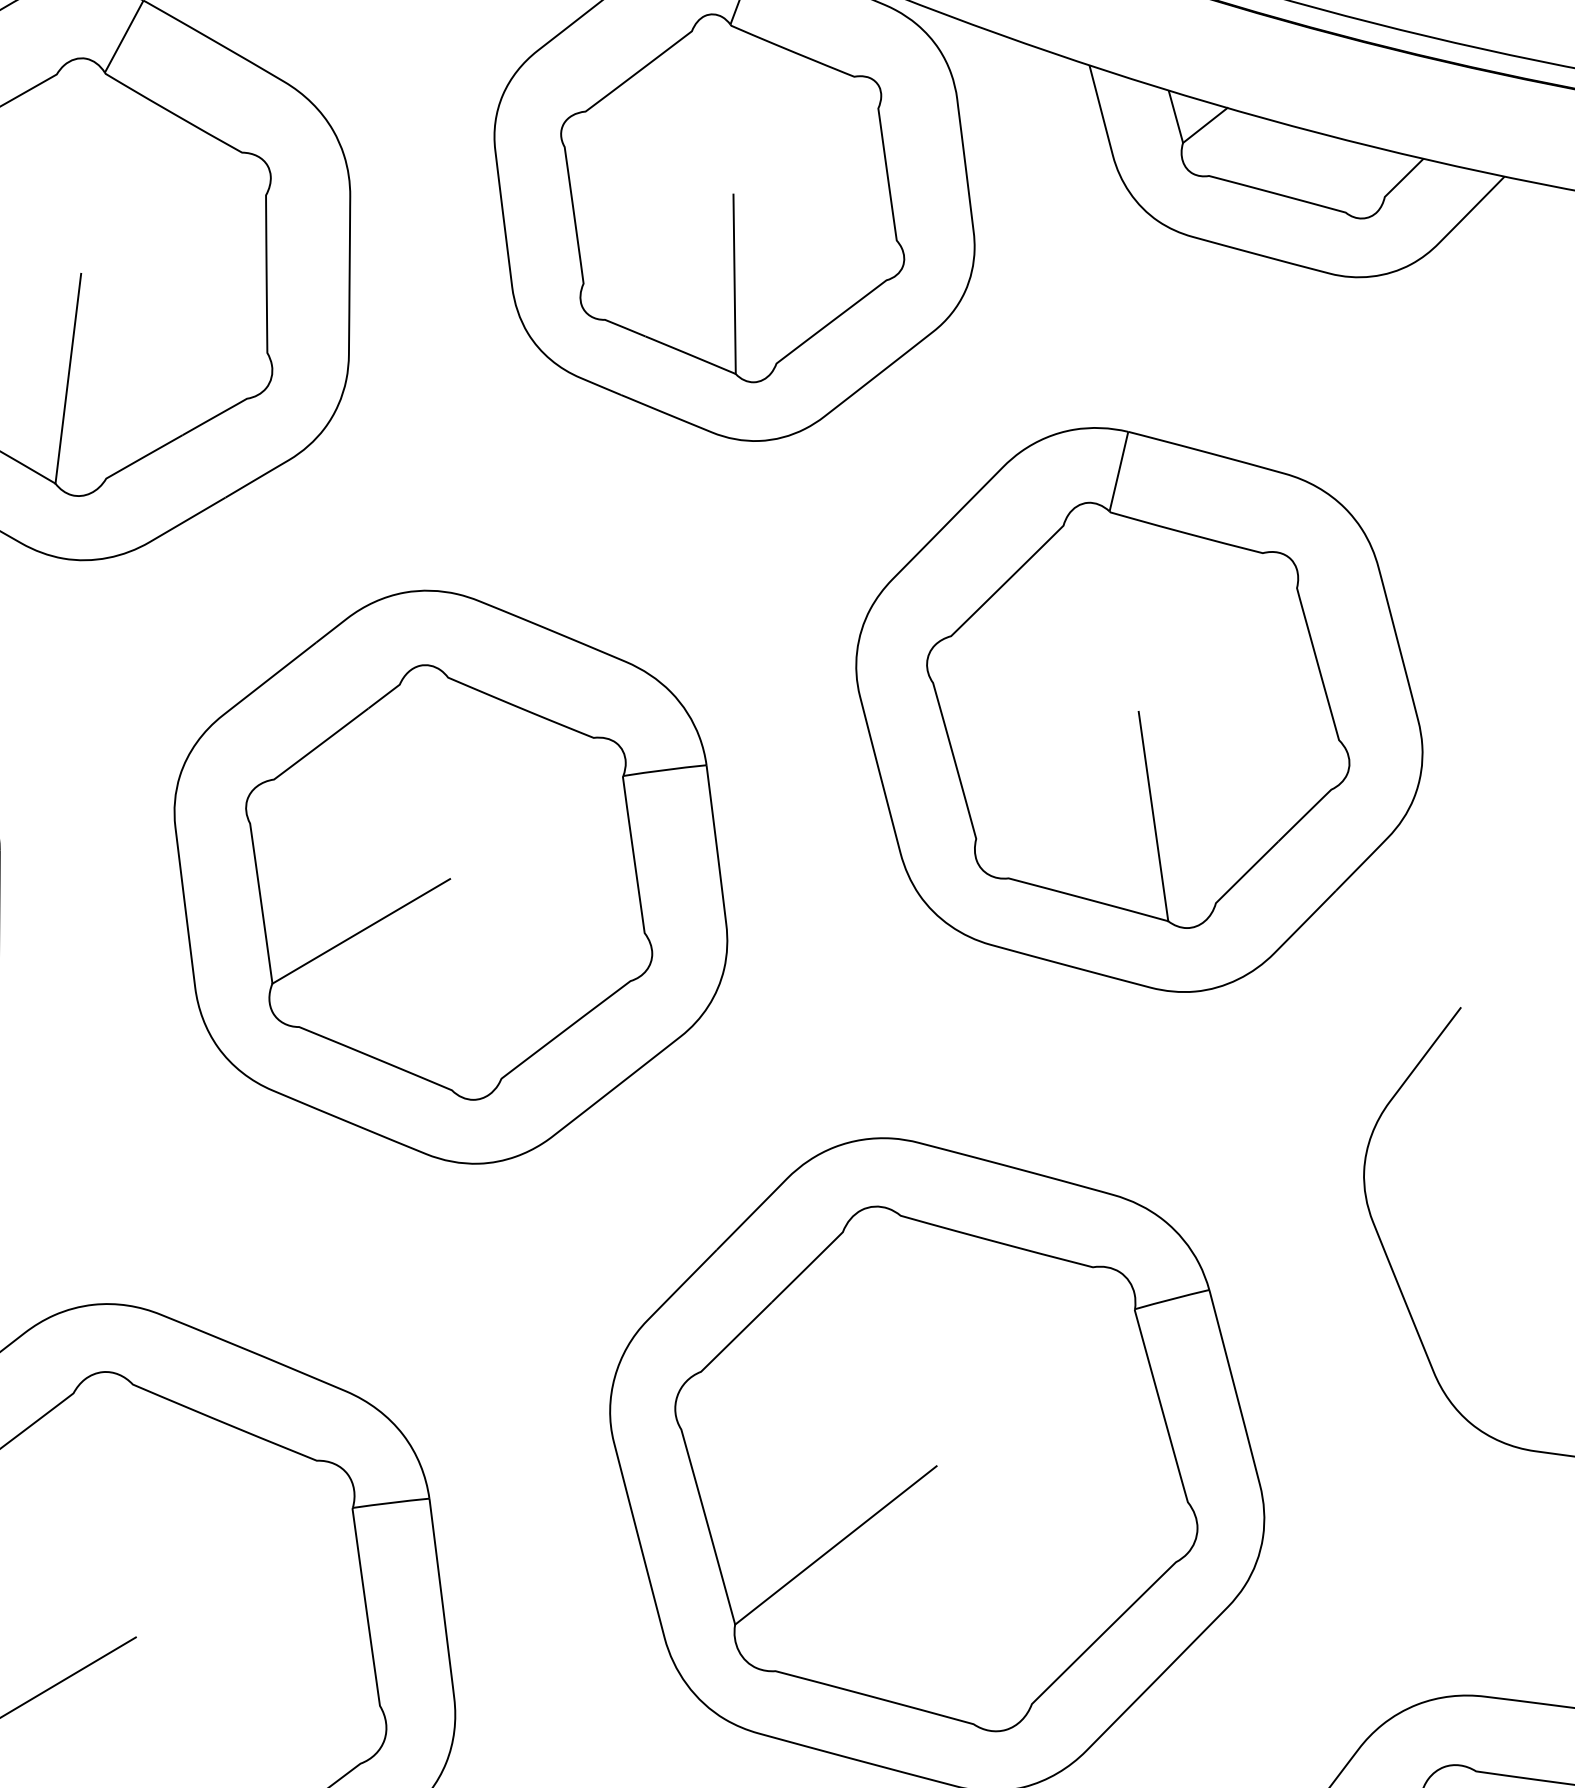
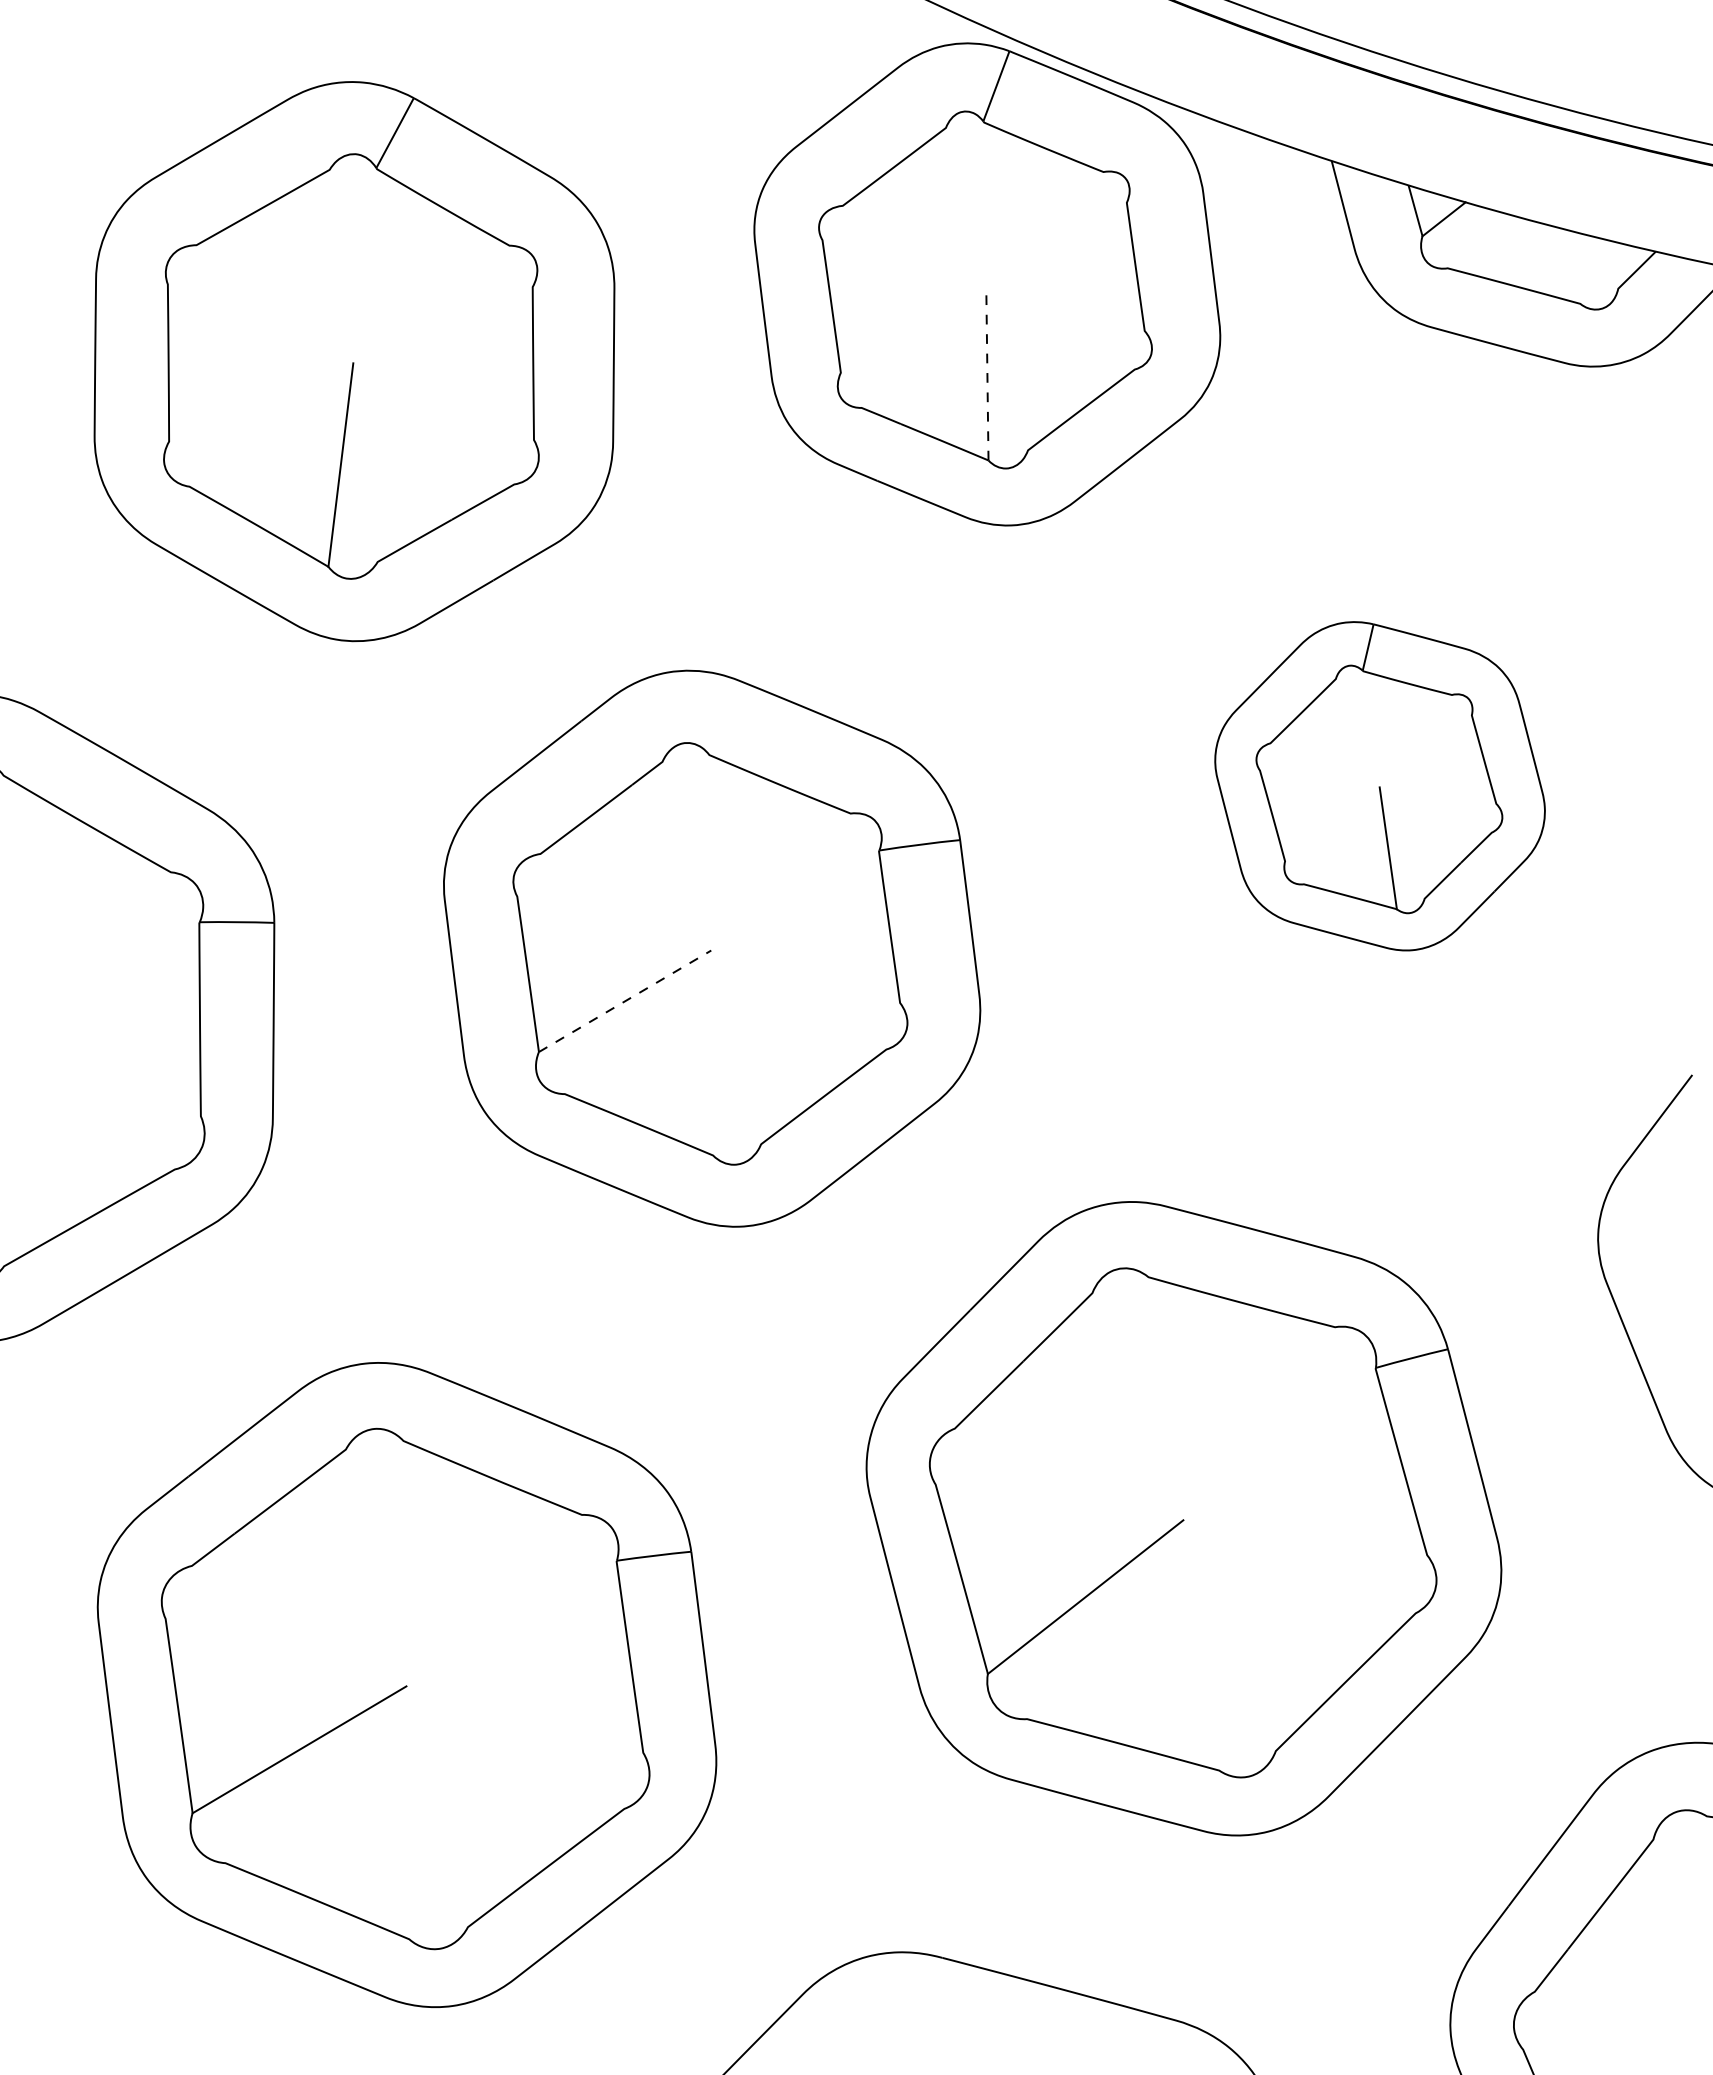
line: (734, 283) -> (987, 372), solid -> dashed
part: (1138, 708) -> (1379, 785), size x0.6
line: (361, 931) -> (625, 1001), solid -> dashed

